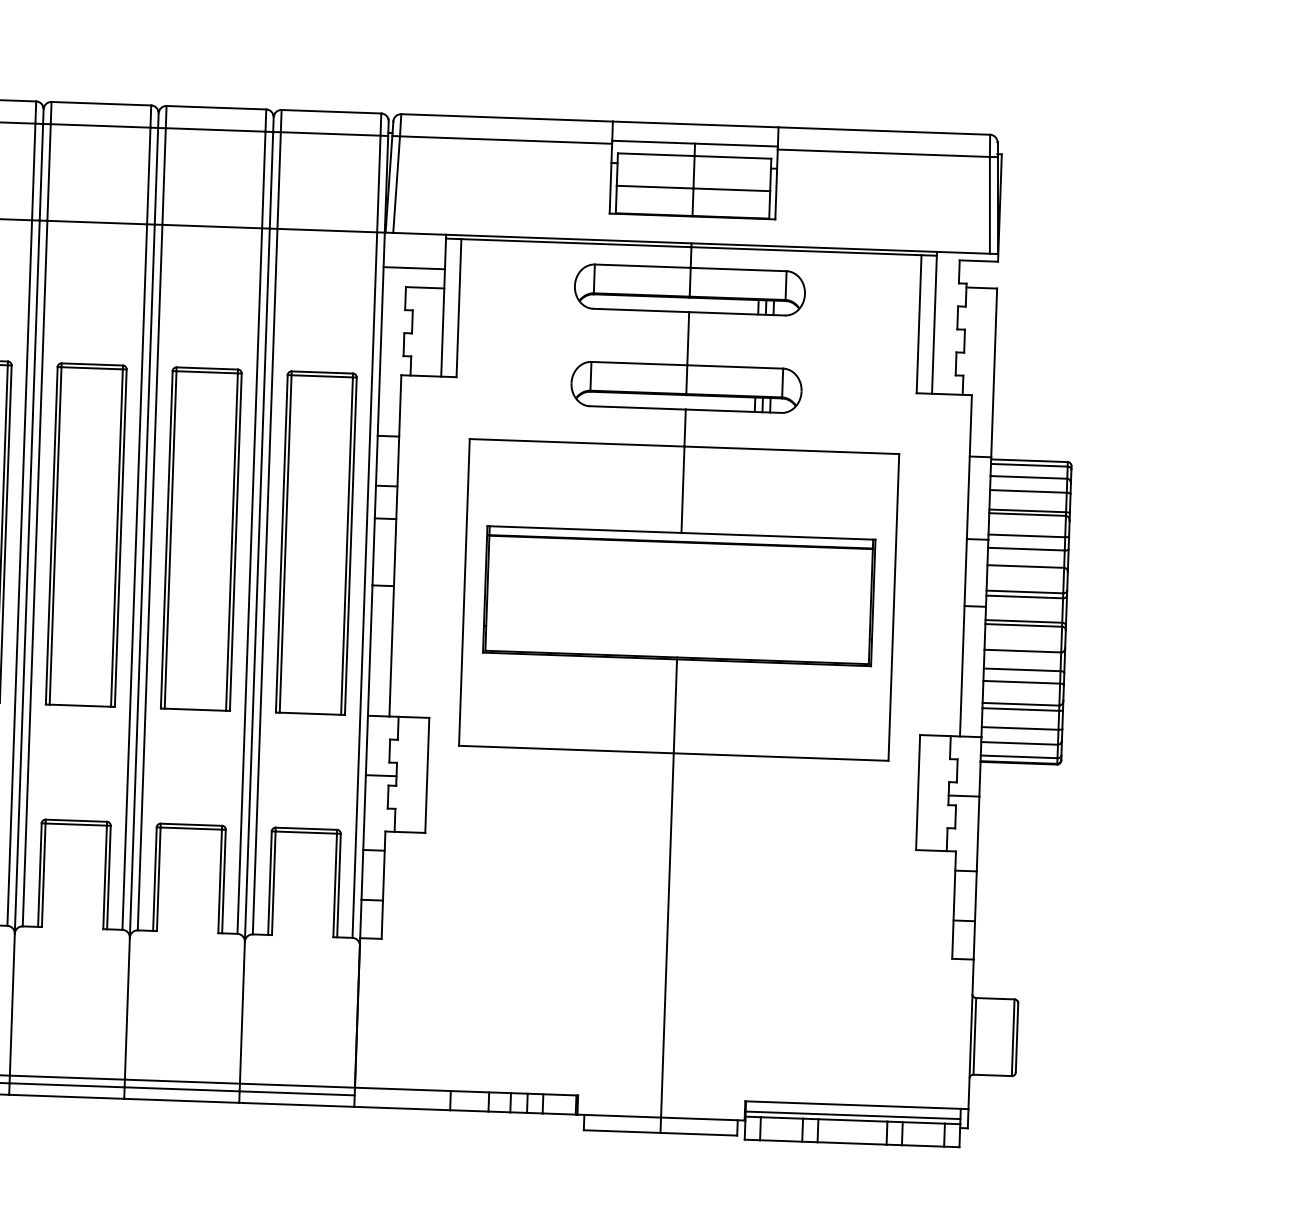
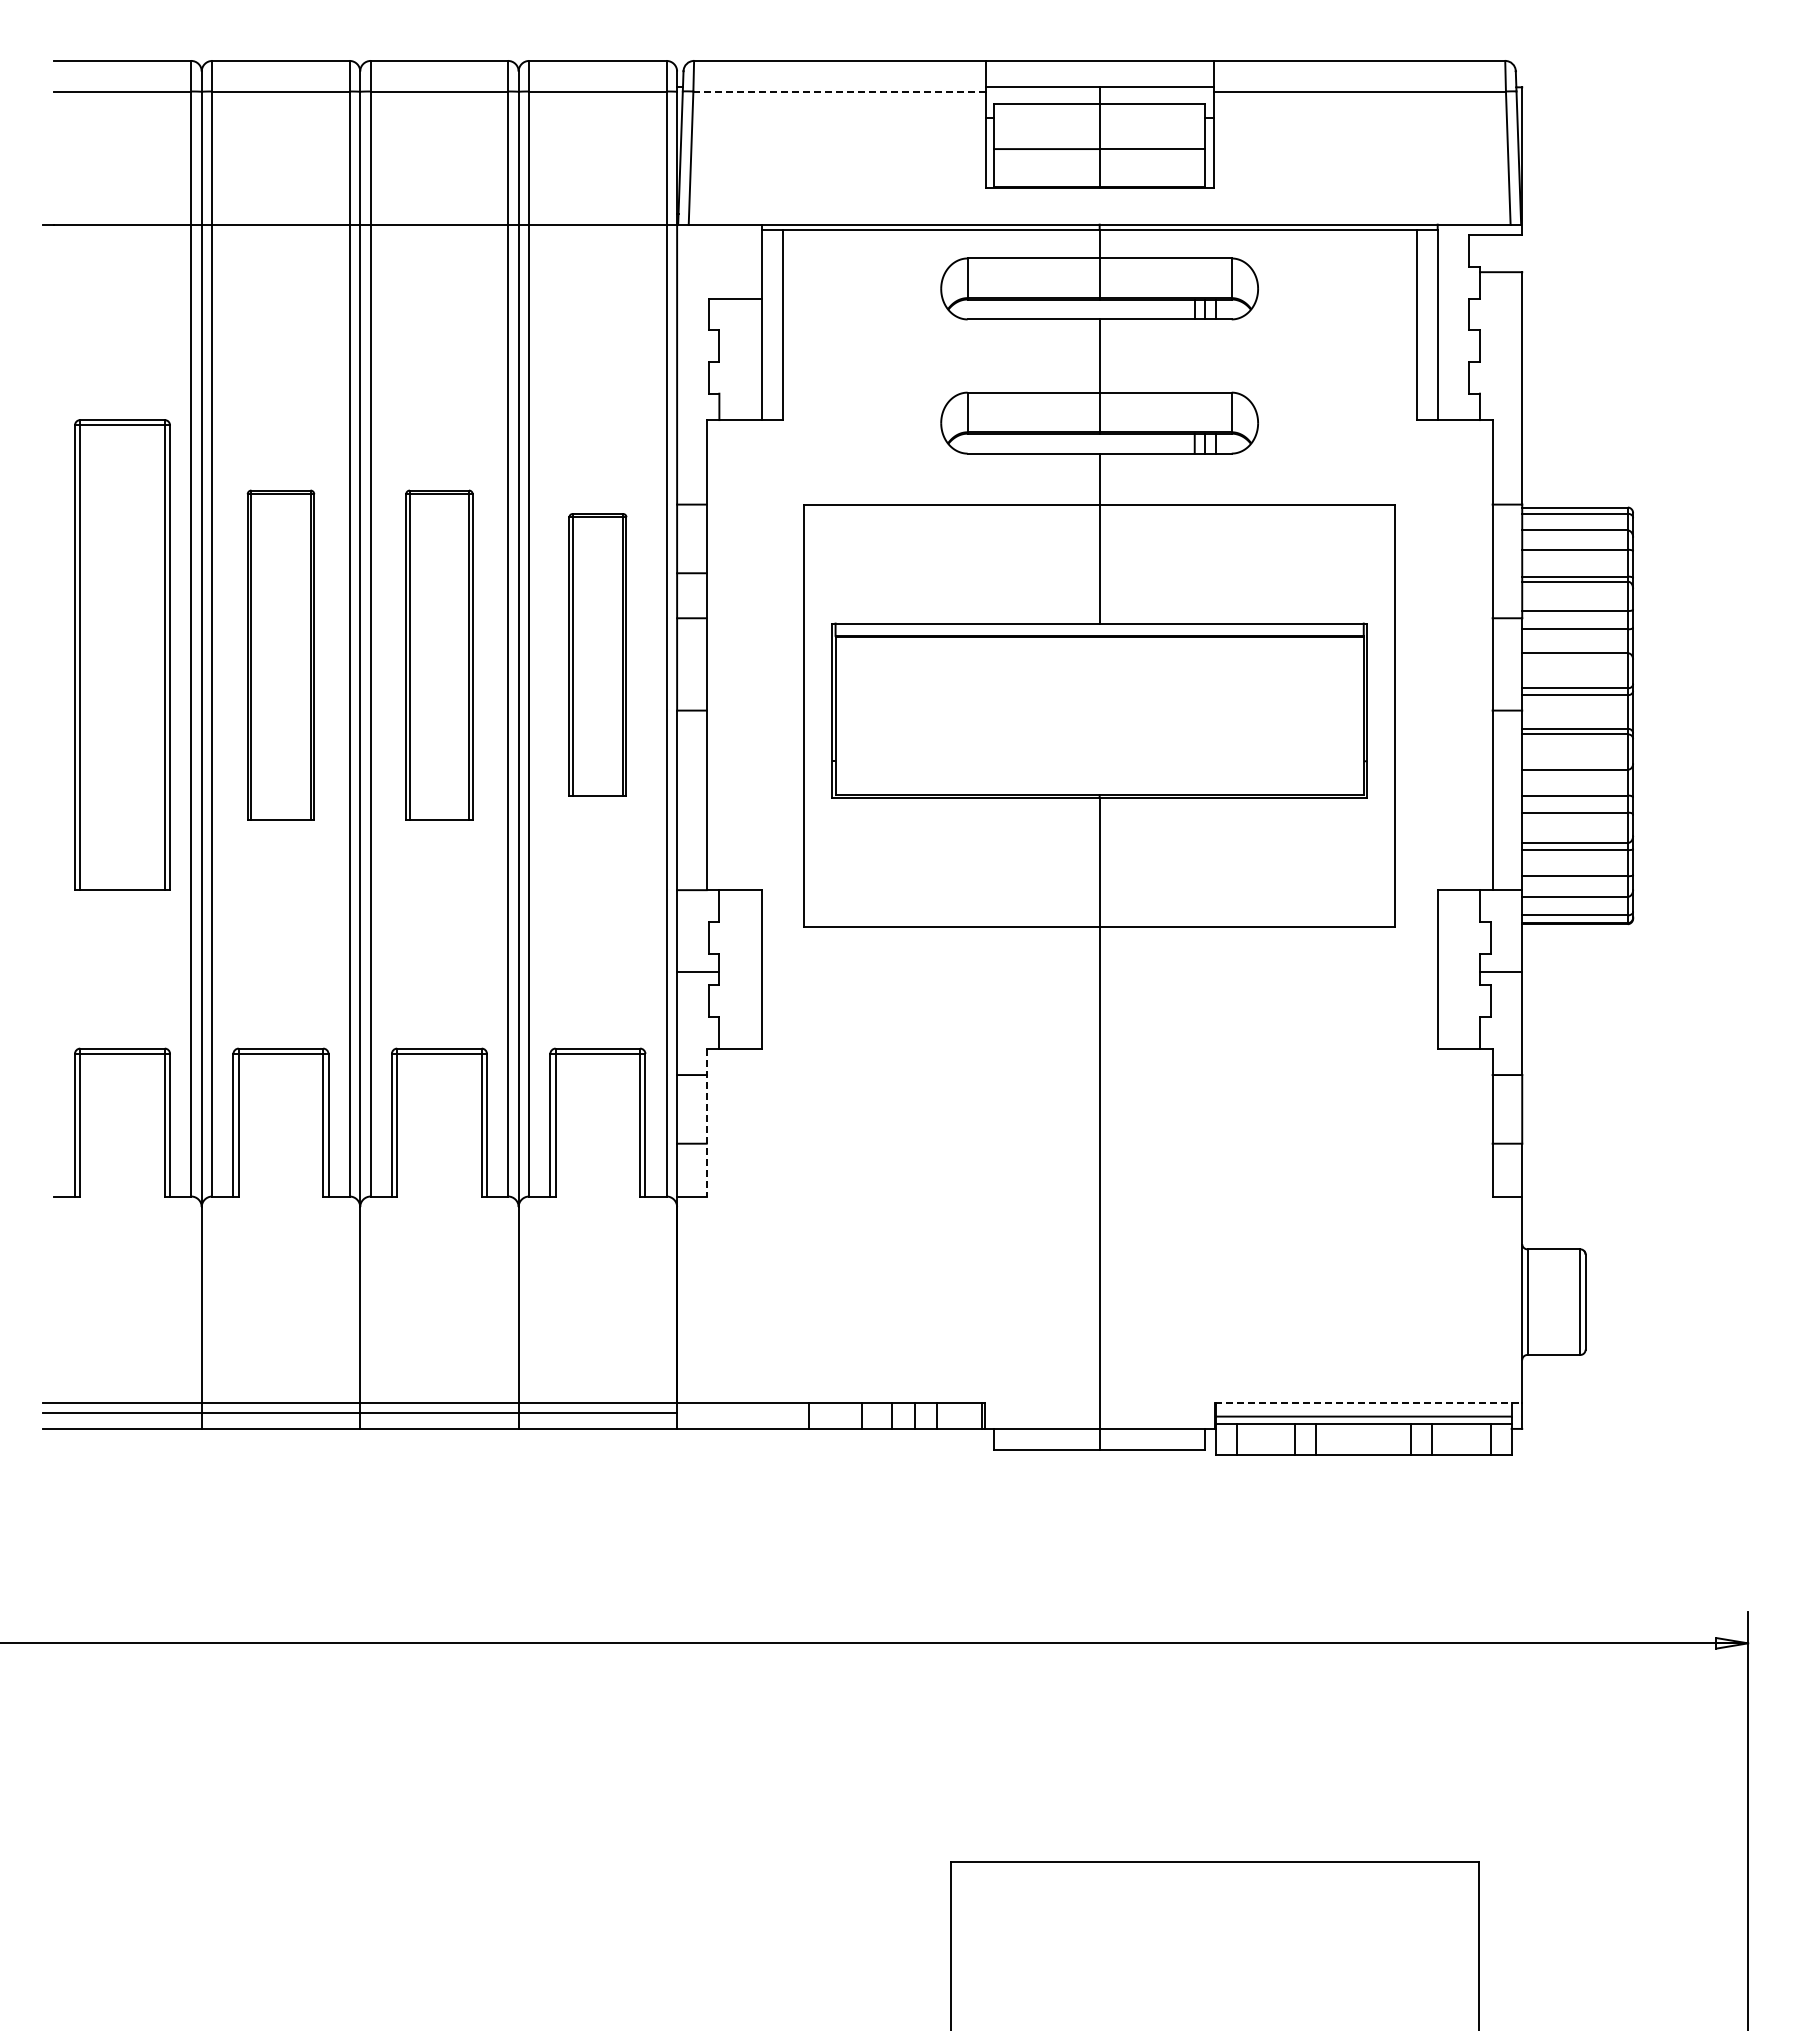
line: (505, 140) -> (838, 91), solid -> dashed
line: (414, 268) -> (719, 272), removed
part: (86, 534) -> (280, 654), size x0.7
part: (201, 538) -> (439, 654), size x0.7
part: (316, 542) -> (597, 654), size x0.6
line: (383, 885) -> (706, 1122), solid -> dashed
line: (856, 1105) -> (1368, 1402), solid -> dashed

